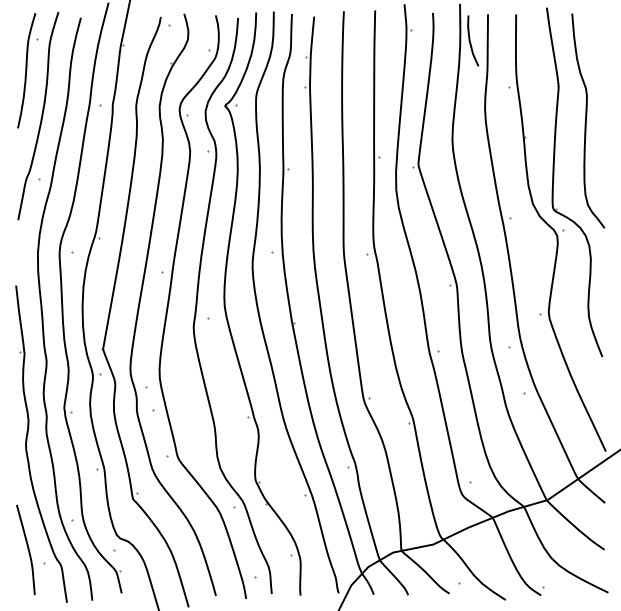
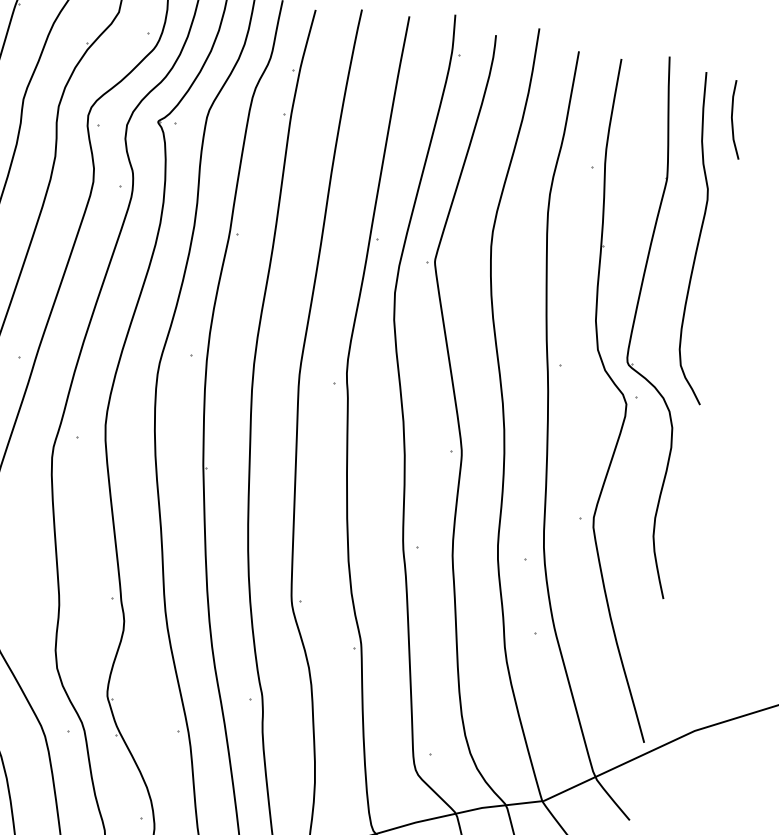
line: (471, 42) -> (734, 121), moved

